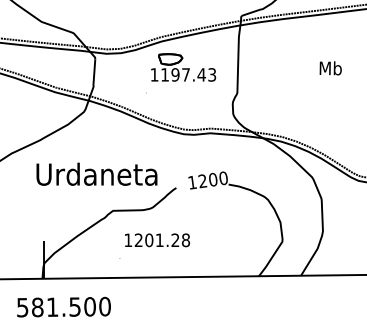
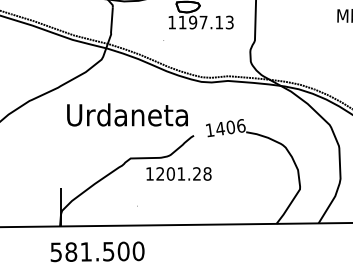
text: (201, 74) -> (219, 22), 1197.43 -> 1197.13
text: (96, 173) -> (127, 114), moved
text: (213, 179) -> (231, 127), 1200 -> 1406
text: (157, 240) -> (179, 174), moved
text: (63, 306) -> (97, 251), moved

